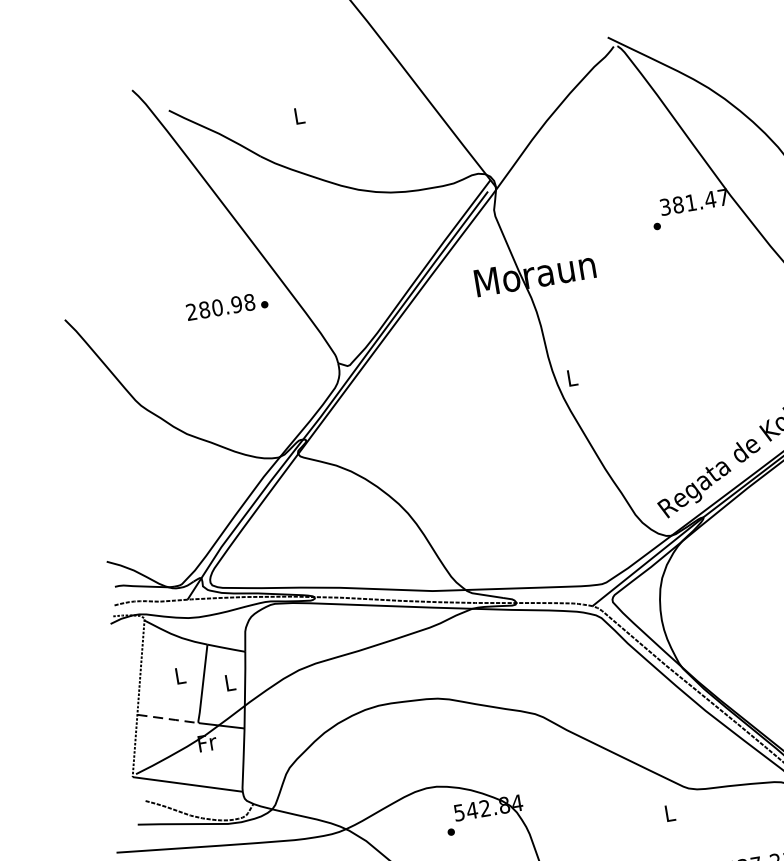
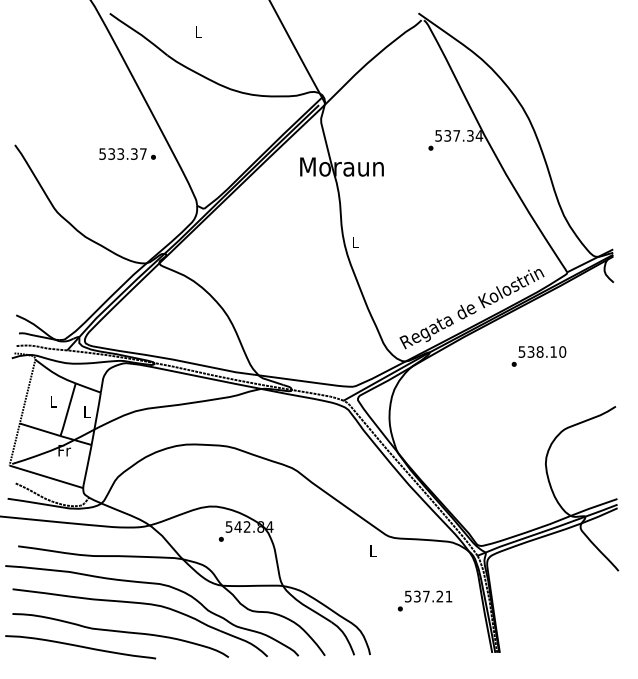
text: (694, 201) -> (459, 135), 381.47 -> 537.34
text: (219, 306) -> (122, 153), 280.98 -> 533.37
line: (169, 719) -> (41, 430), dashed -> solid

